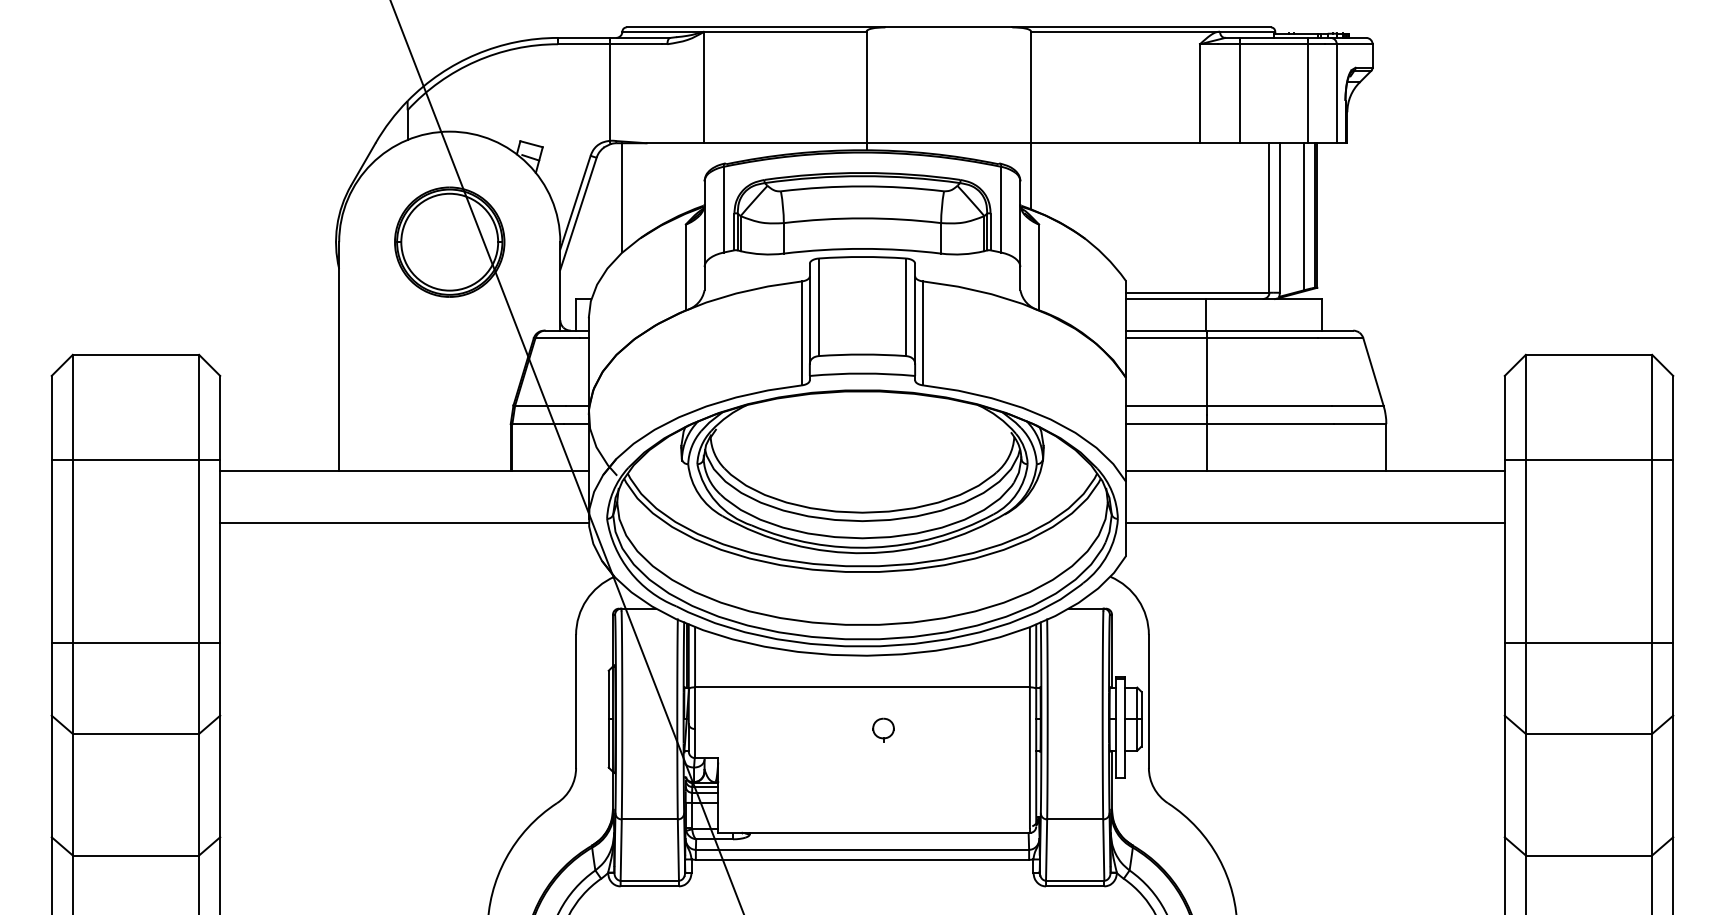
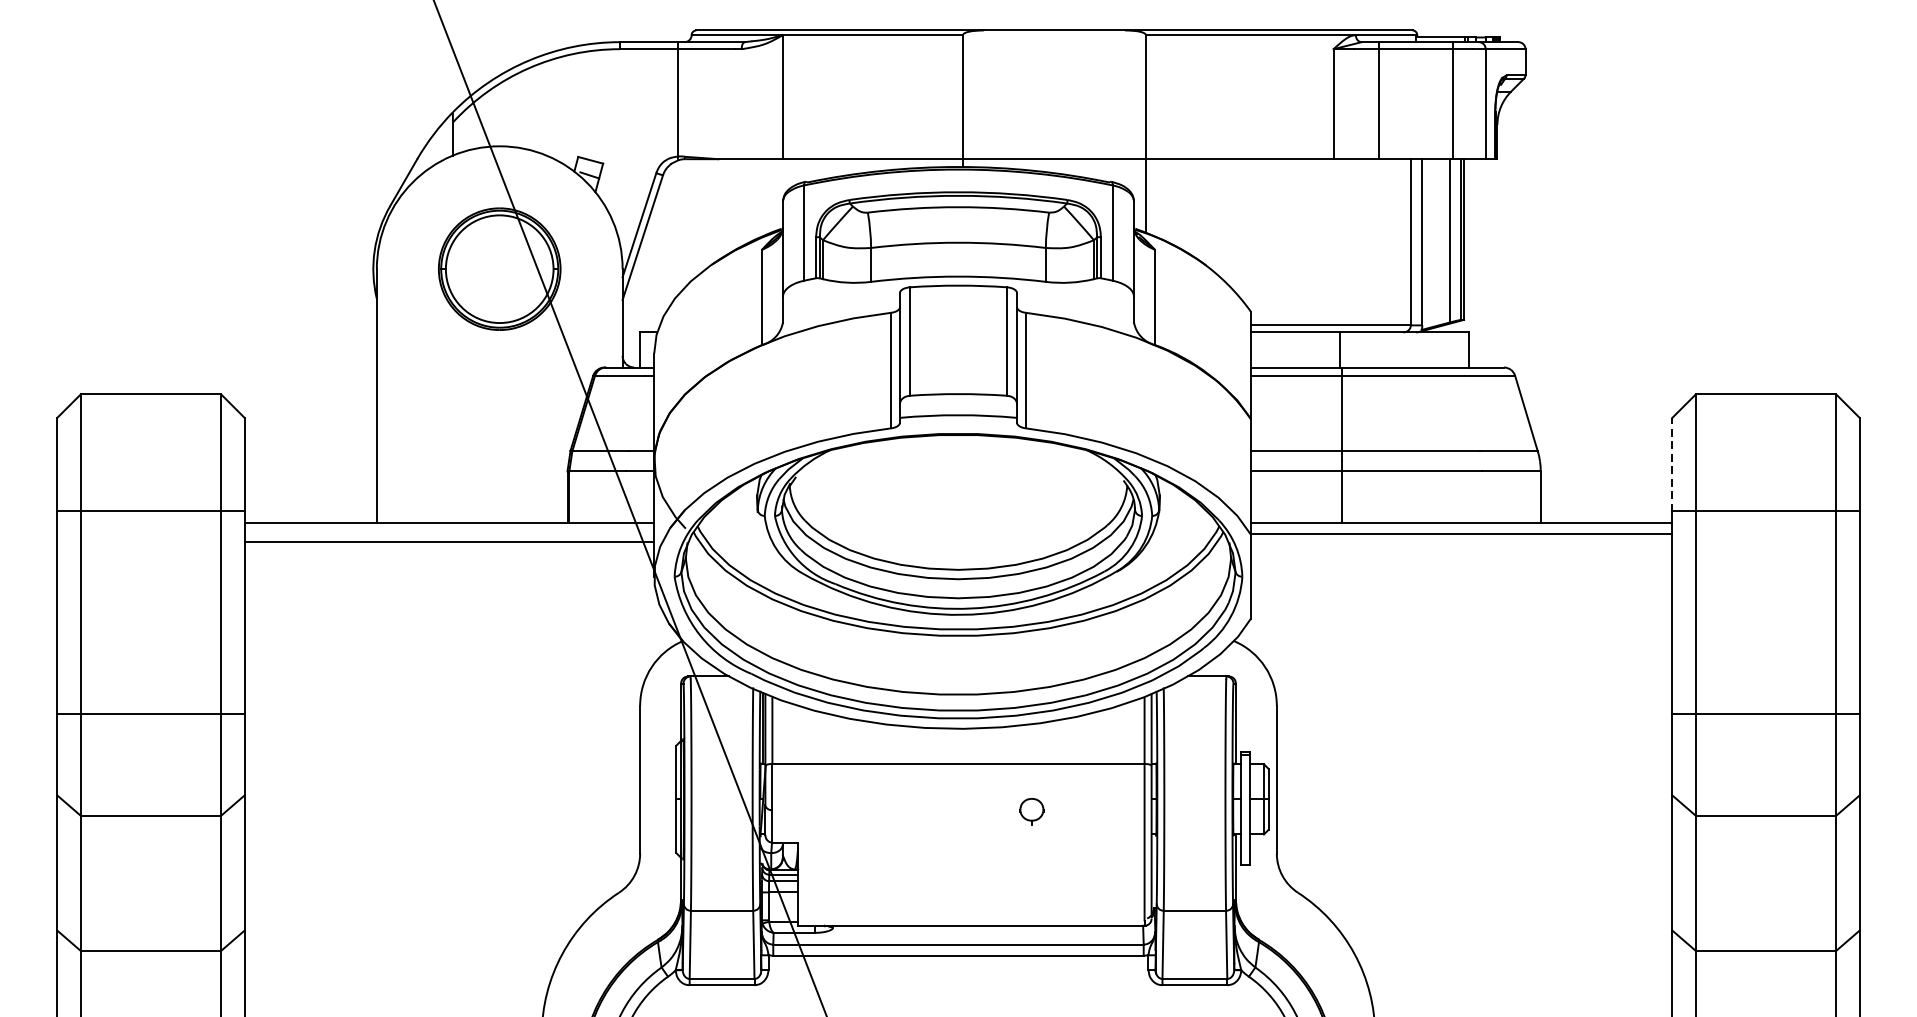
line: (622, 197) -> (691, 219), removed
line: (1504, 417) -> (1672, 464), solid -> dashed
line: (404, 523) -> (449, 541), moved
line: (1314, 523) -> (1460, 534), moved
part: (883, 729) -> (1031, 810), moved

